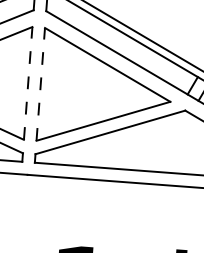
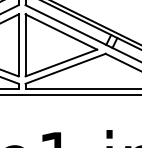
line: (27, 83) -> (18, 45), dashed -> solid
line: (40, 84) -> (25, 45), dashed -> solid

